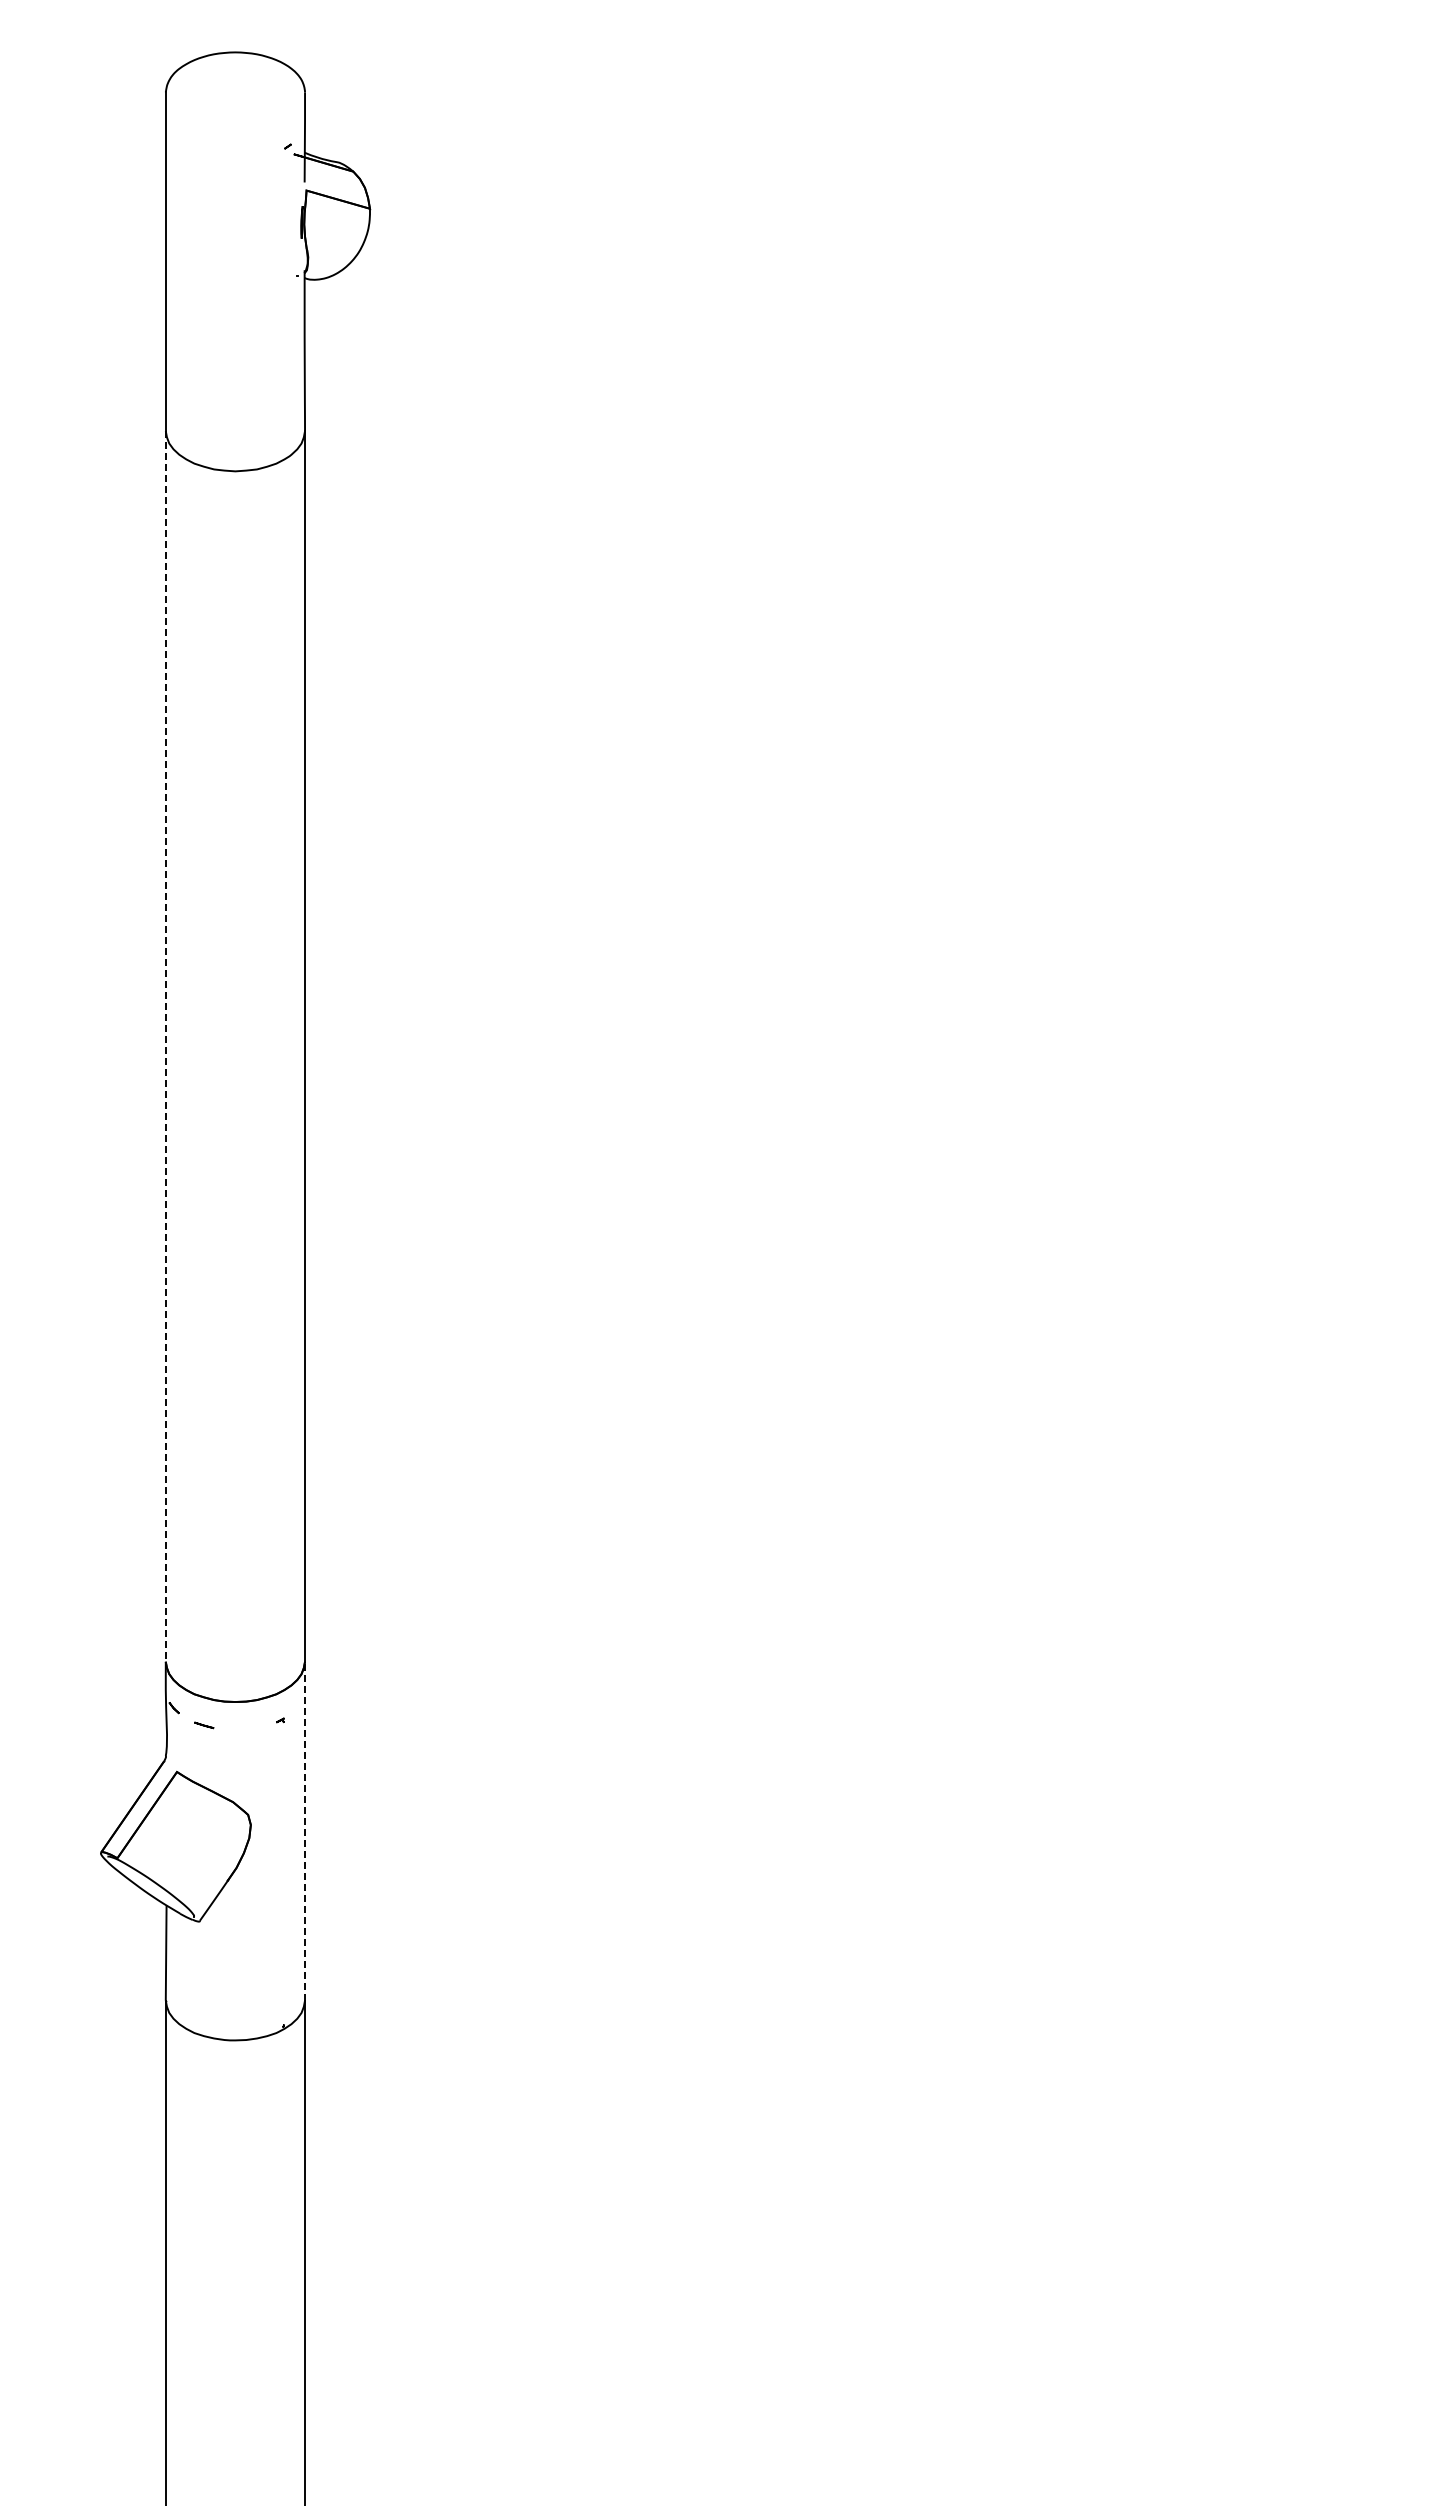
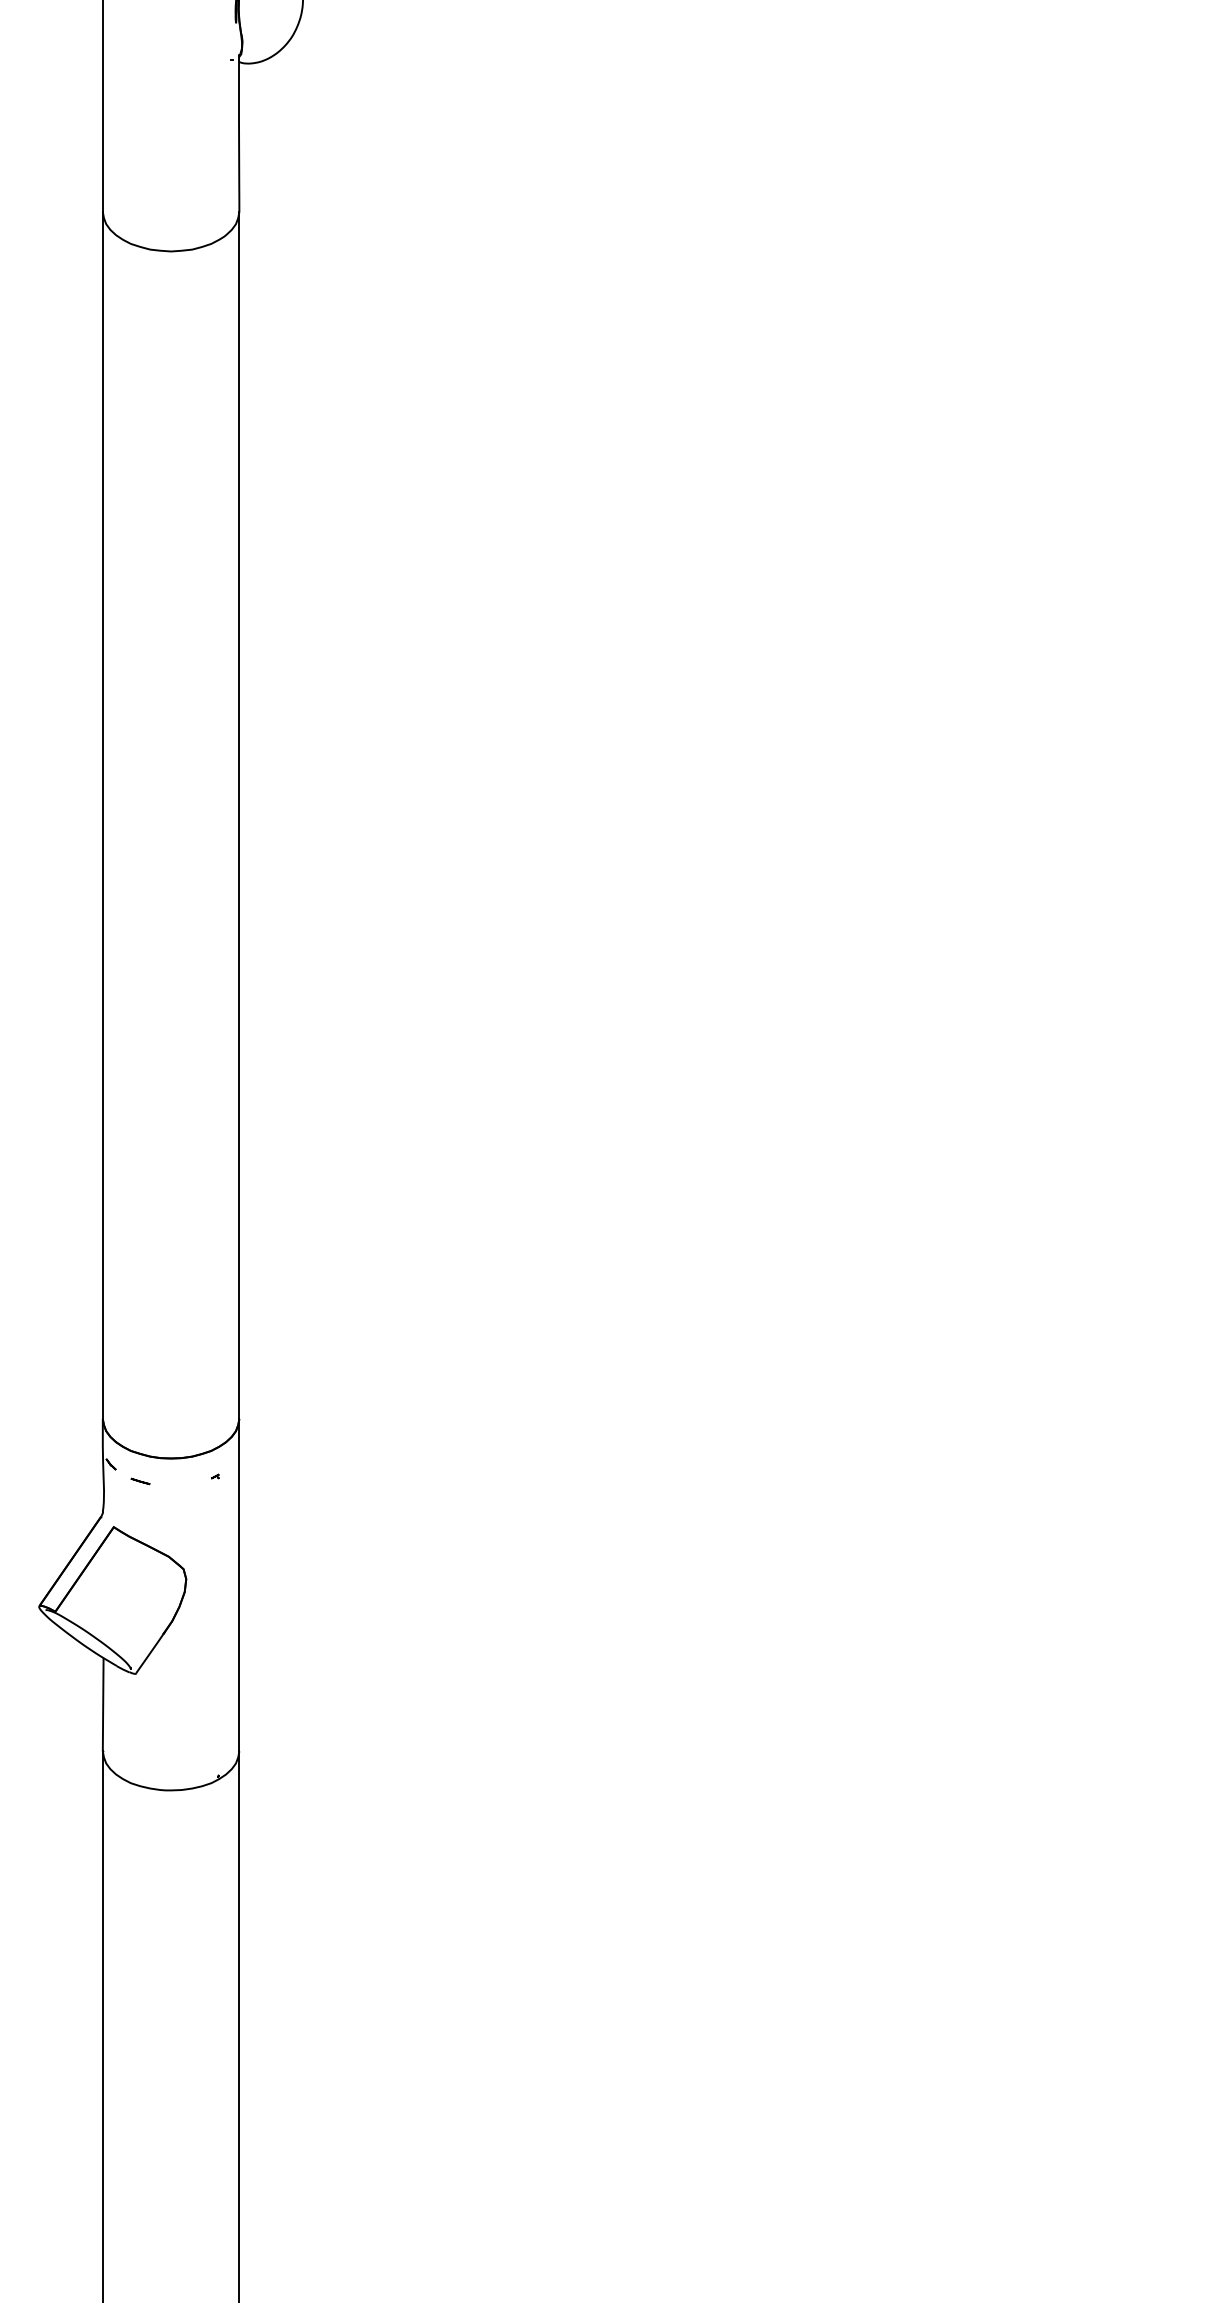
line: (165, 1046) -> (102, 815), dashed -> solid
line: (305, 1830) -> (239, 1584), dashed -> solid

